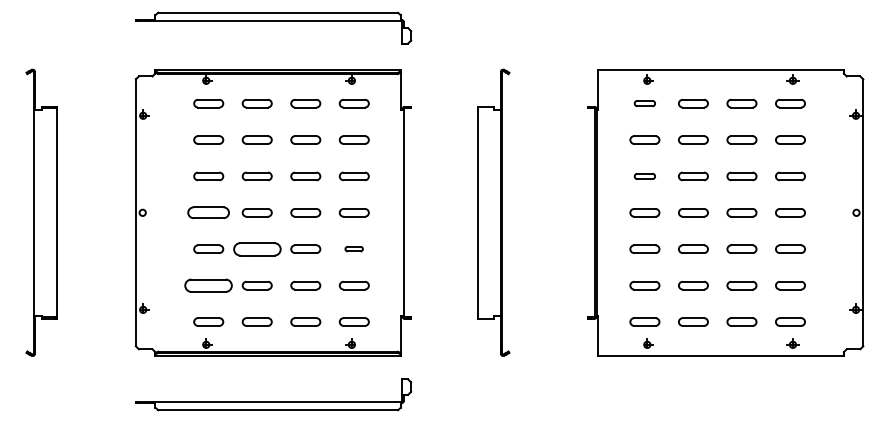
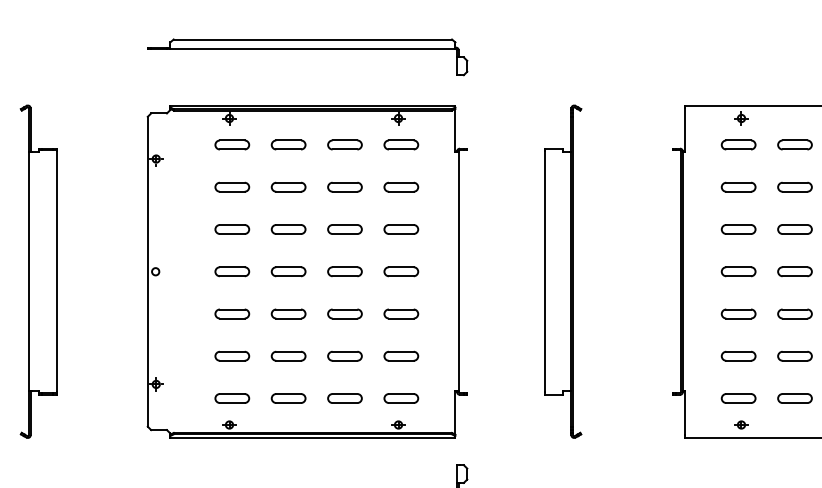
part: (644, 103) -> (738, 144), size x1.43
part: (644, 176) -> (738, 229), size x1.43
part: (208, 212) -> (232, 271), size x0.71
part: (256, 248) -> (287, 313), size x0.62
part: (353, 248) -> (400, 313), size x1.67
part: (208, 285) -> (232, 356), size x0.62

